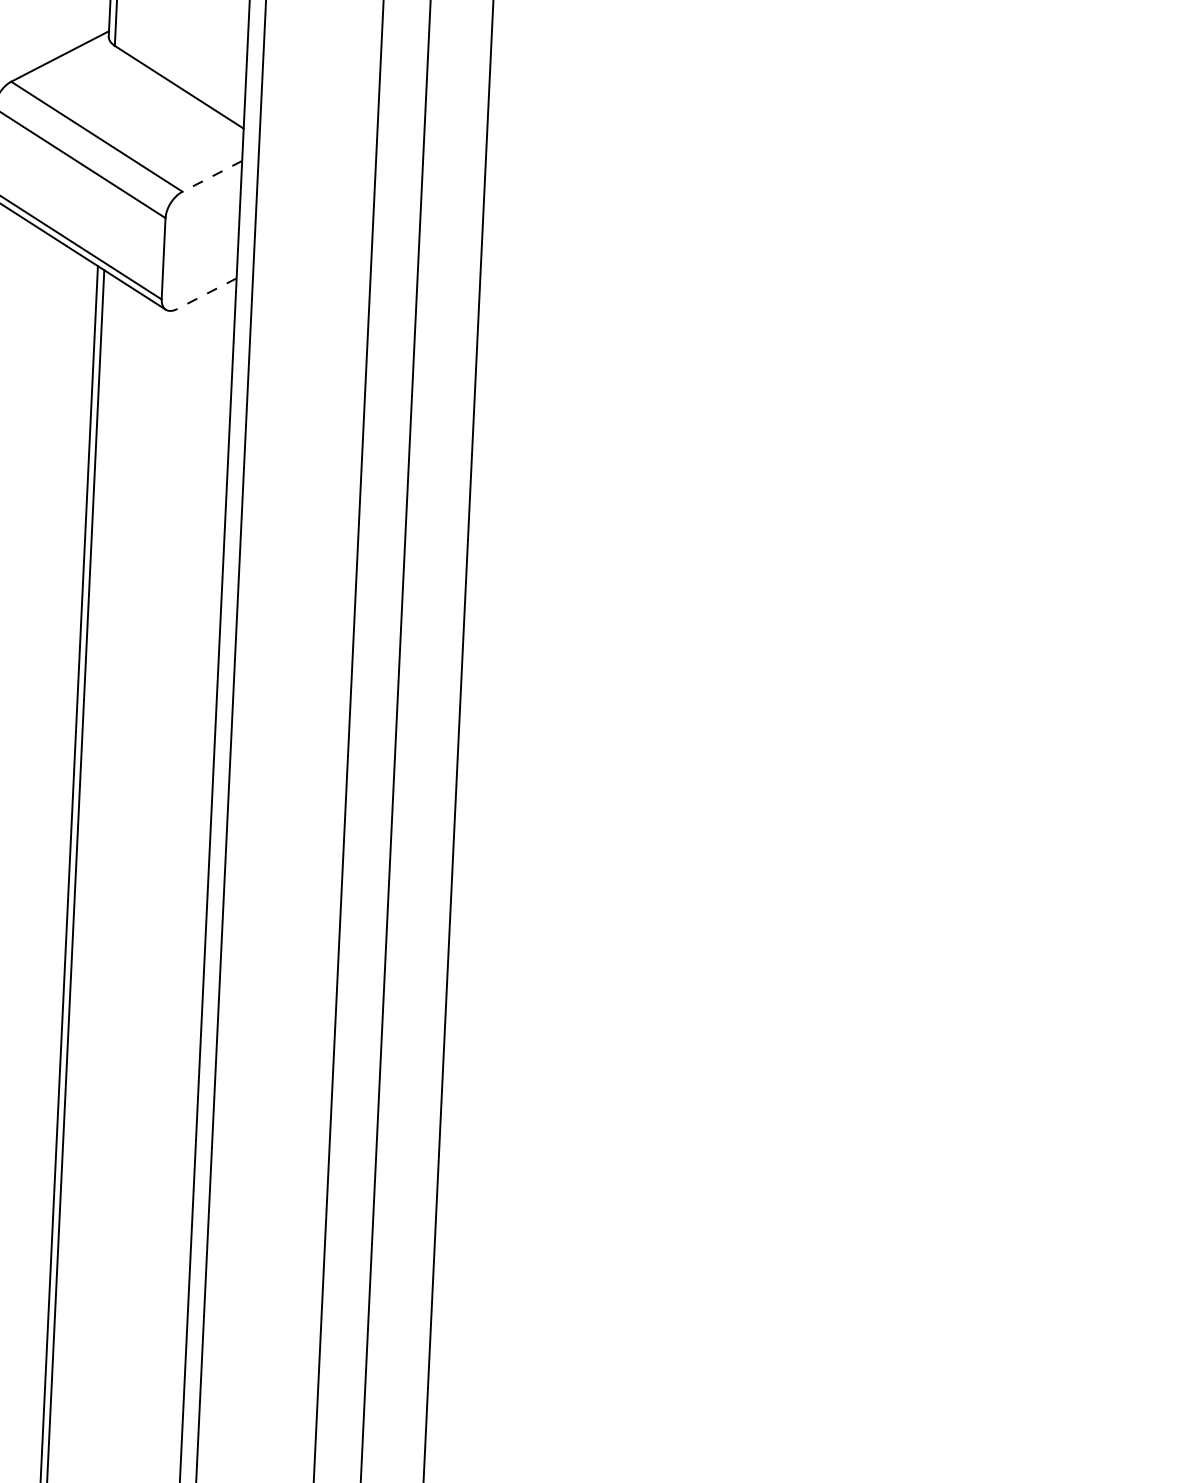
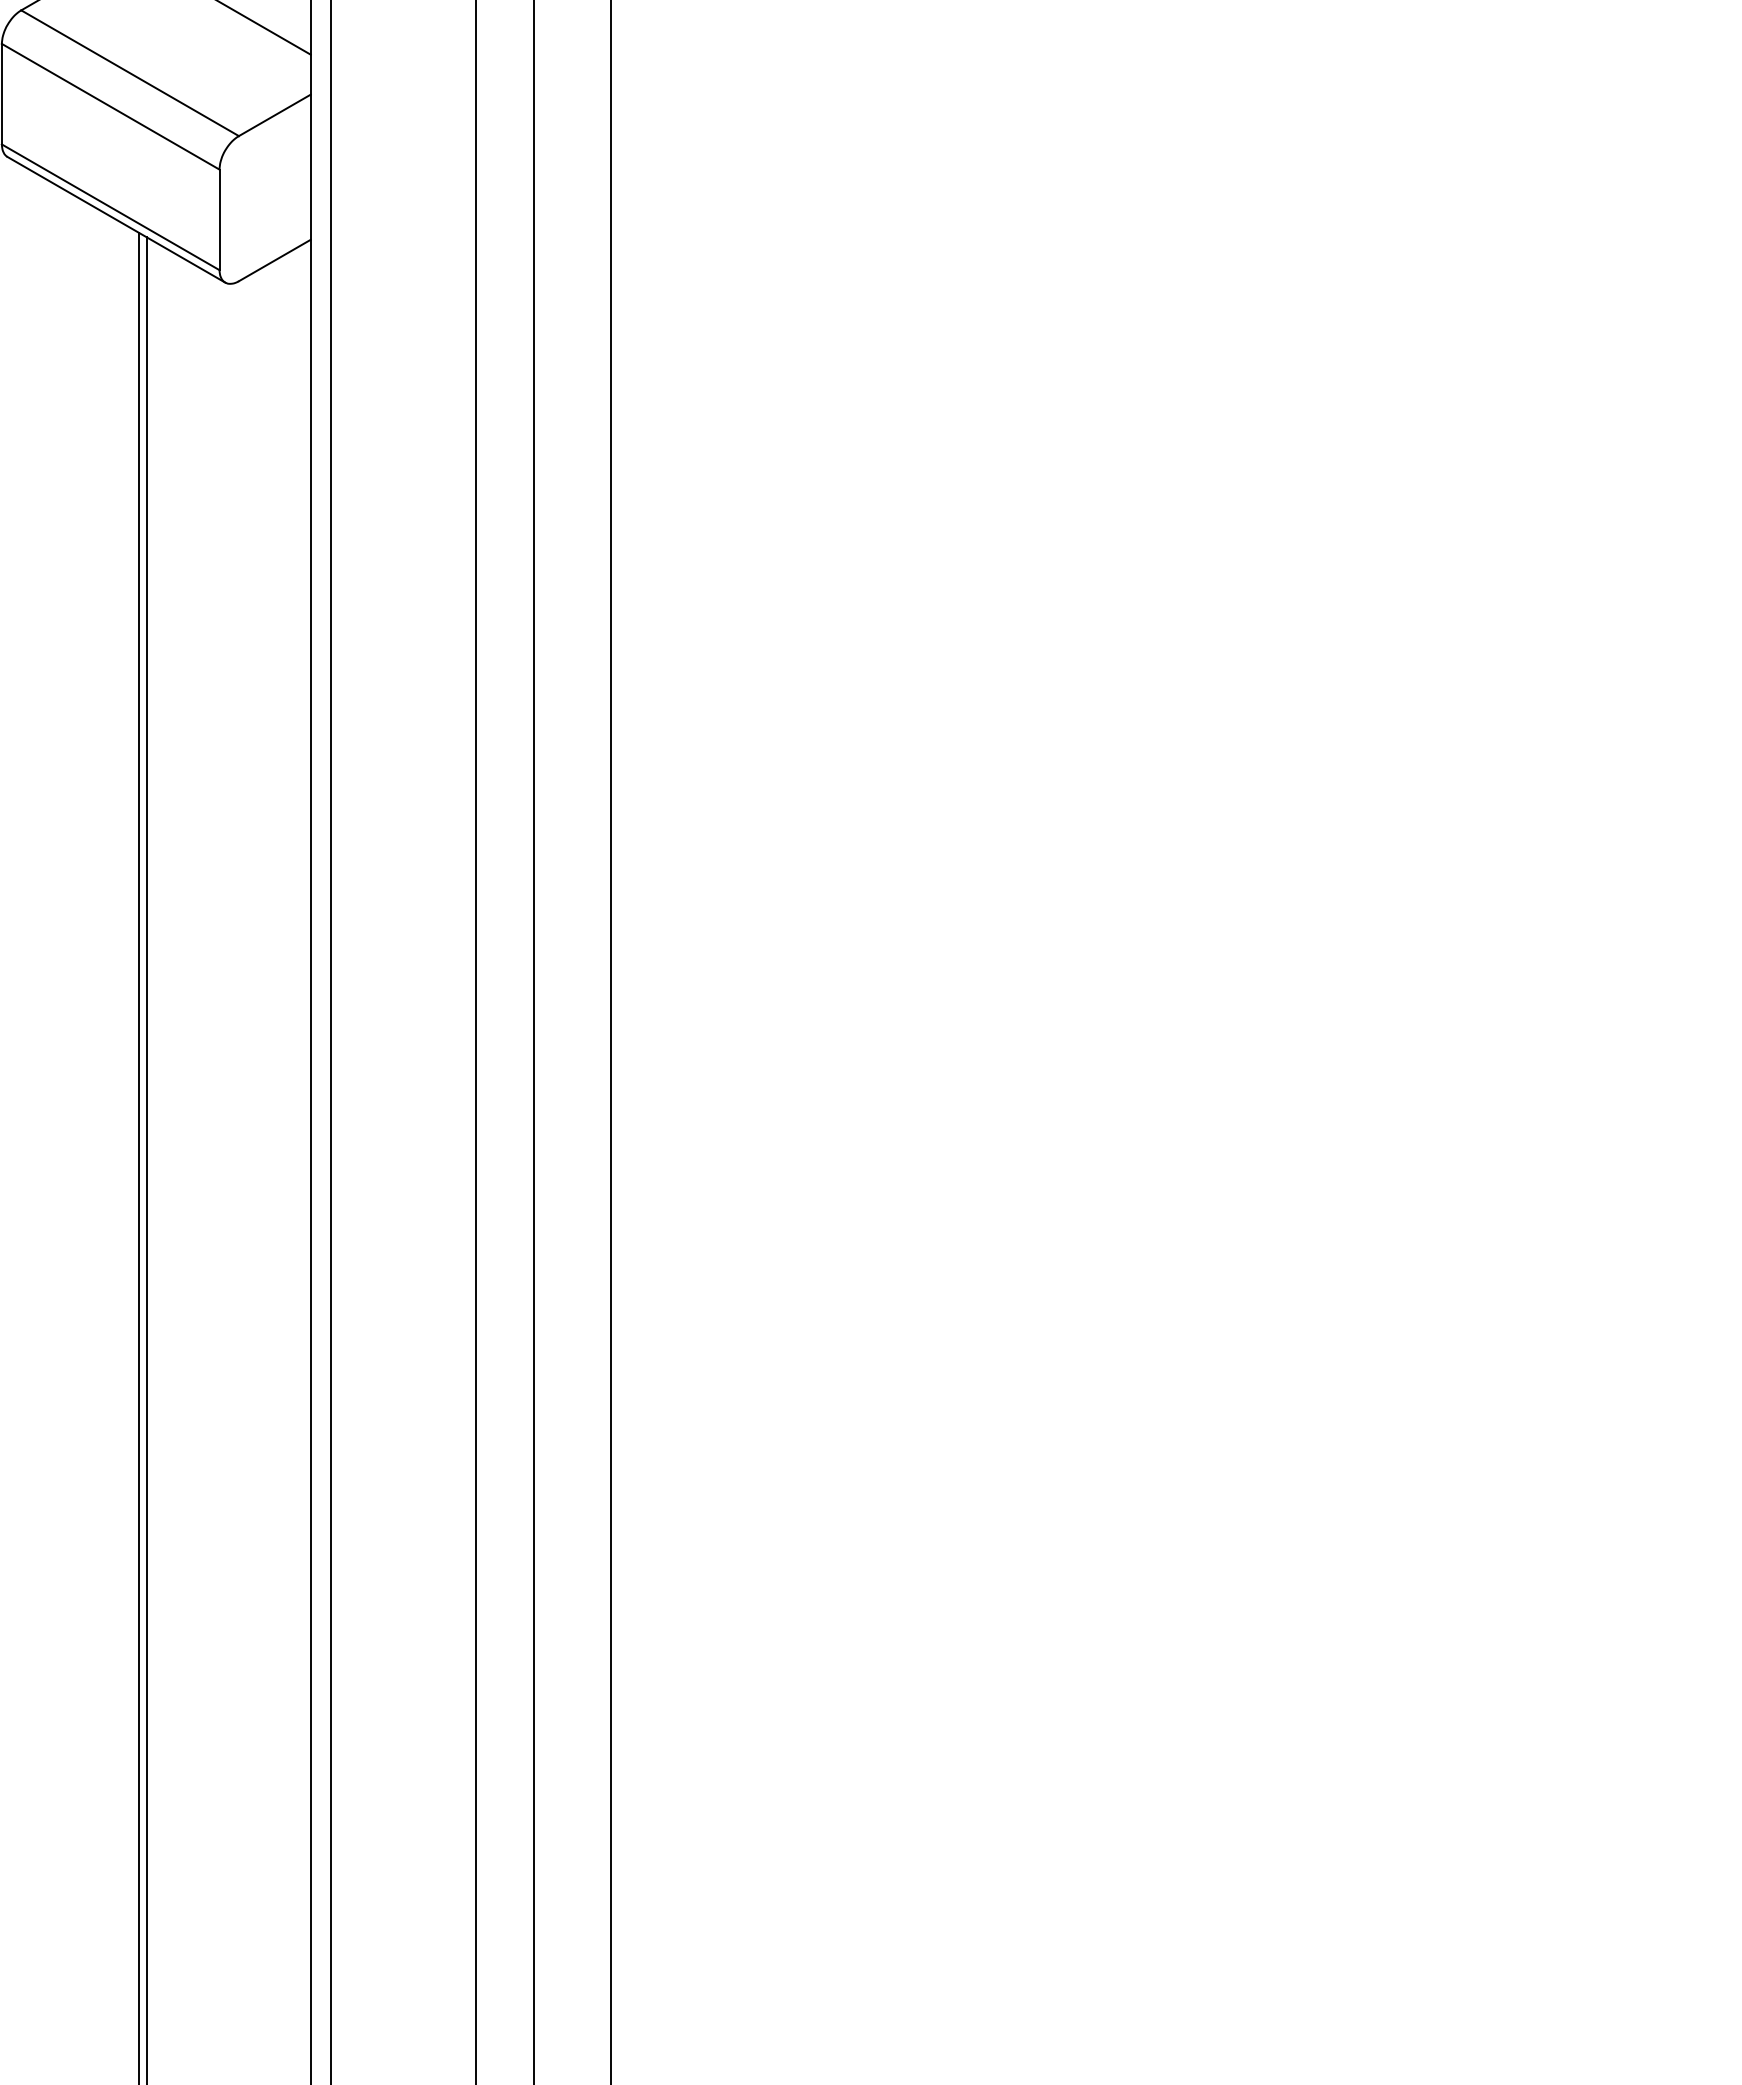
line: (212, 176) -> (274, 115), dashed -> solid
line: (206, 293) -> (274, 260), dashed -> solid

